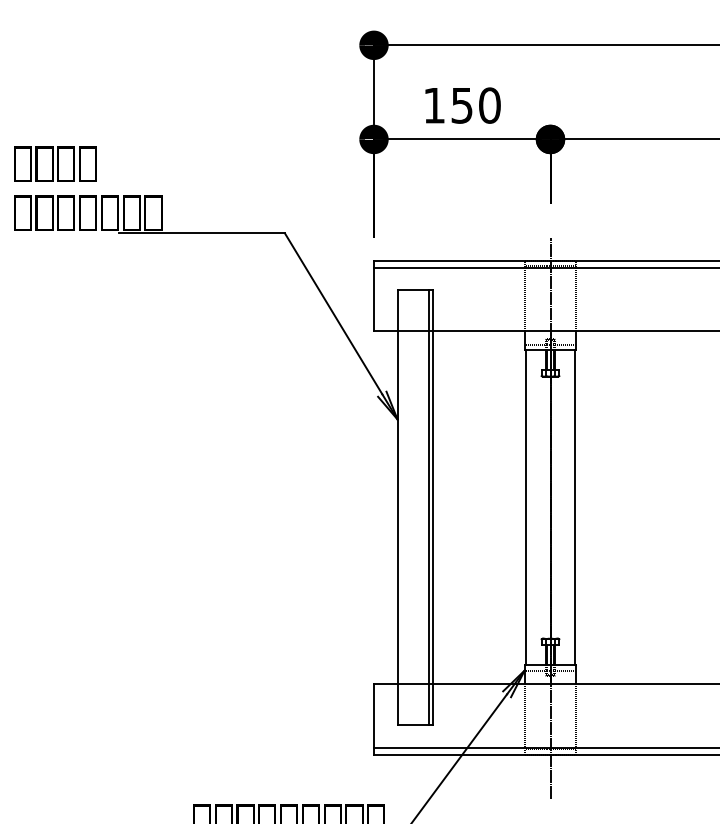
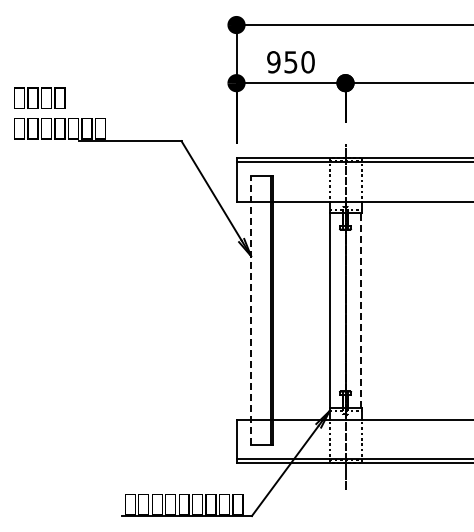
text: (433, 105) -> (273, 62), 150 -> 950
line: (398, 507) -> (251, 310), solid -> dashed
line: (574, 507) -> (360, 310), solid -> dashed

